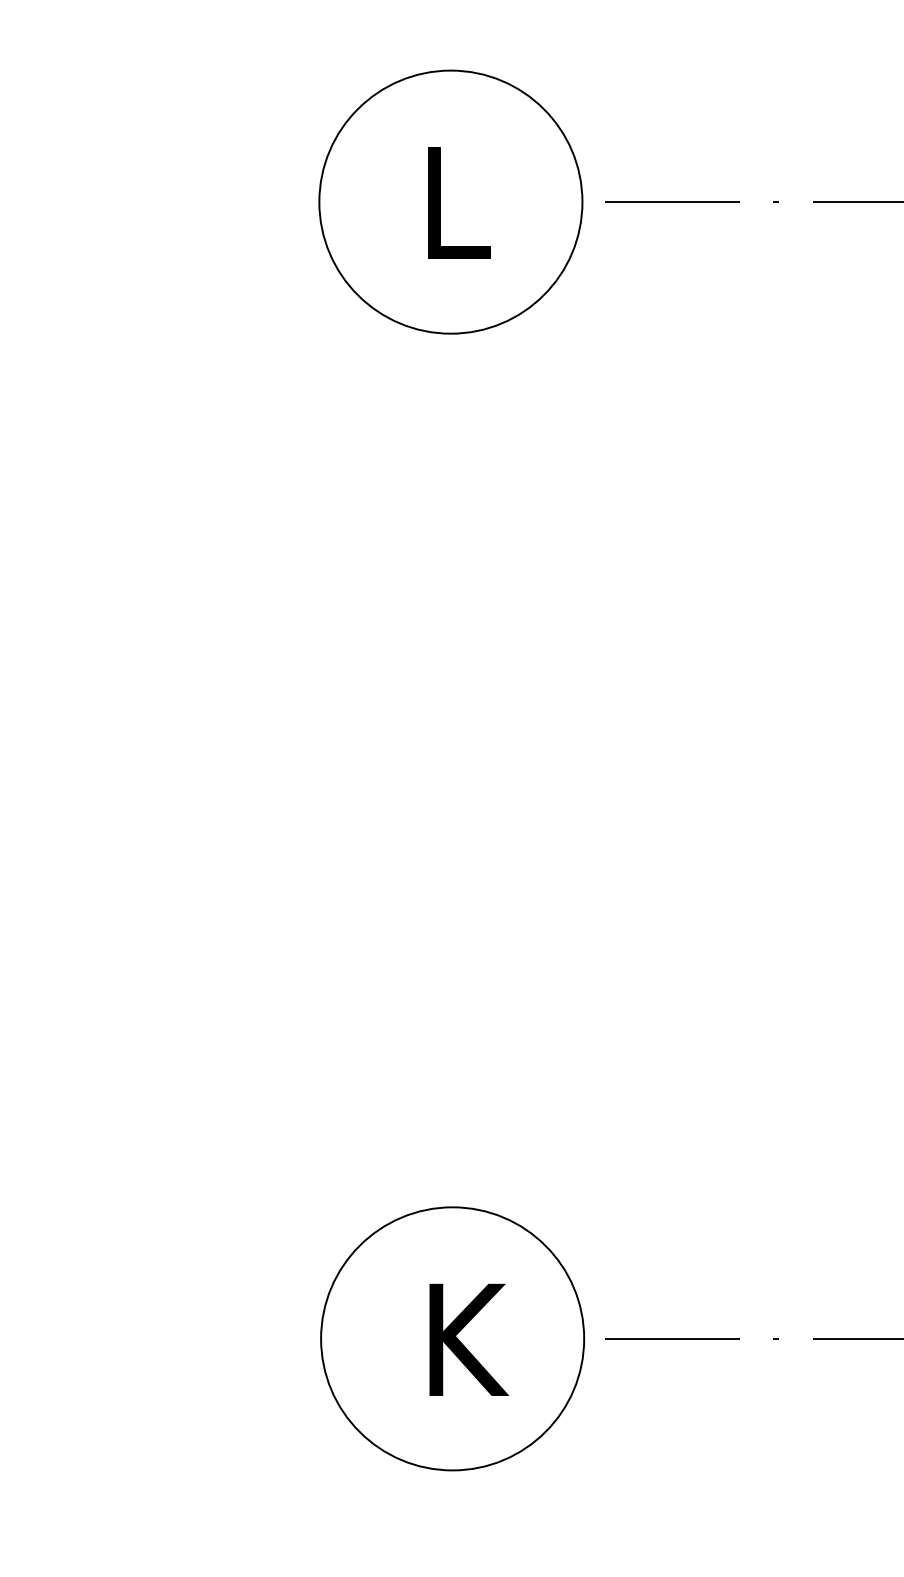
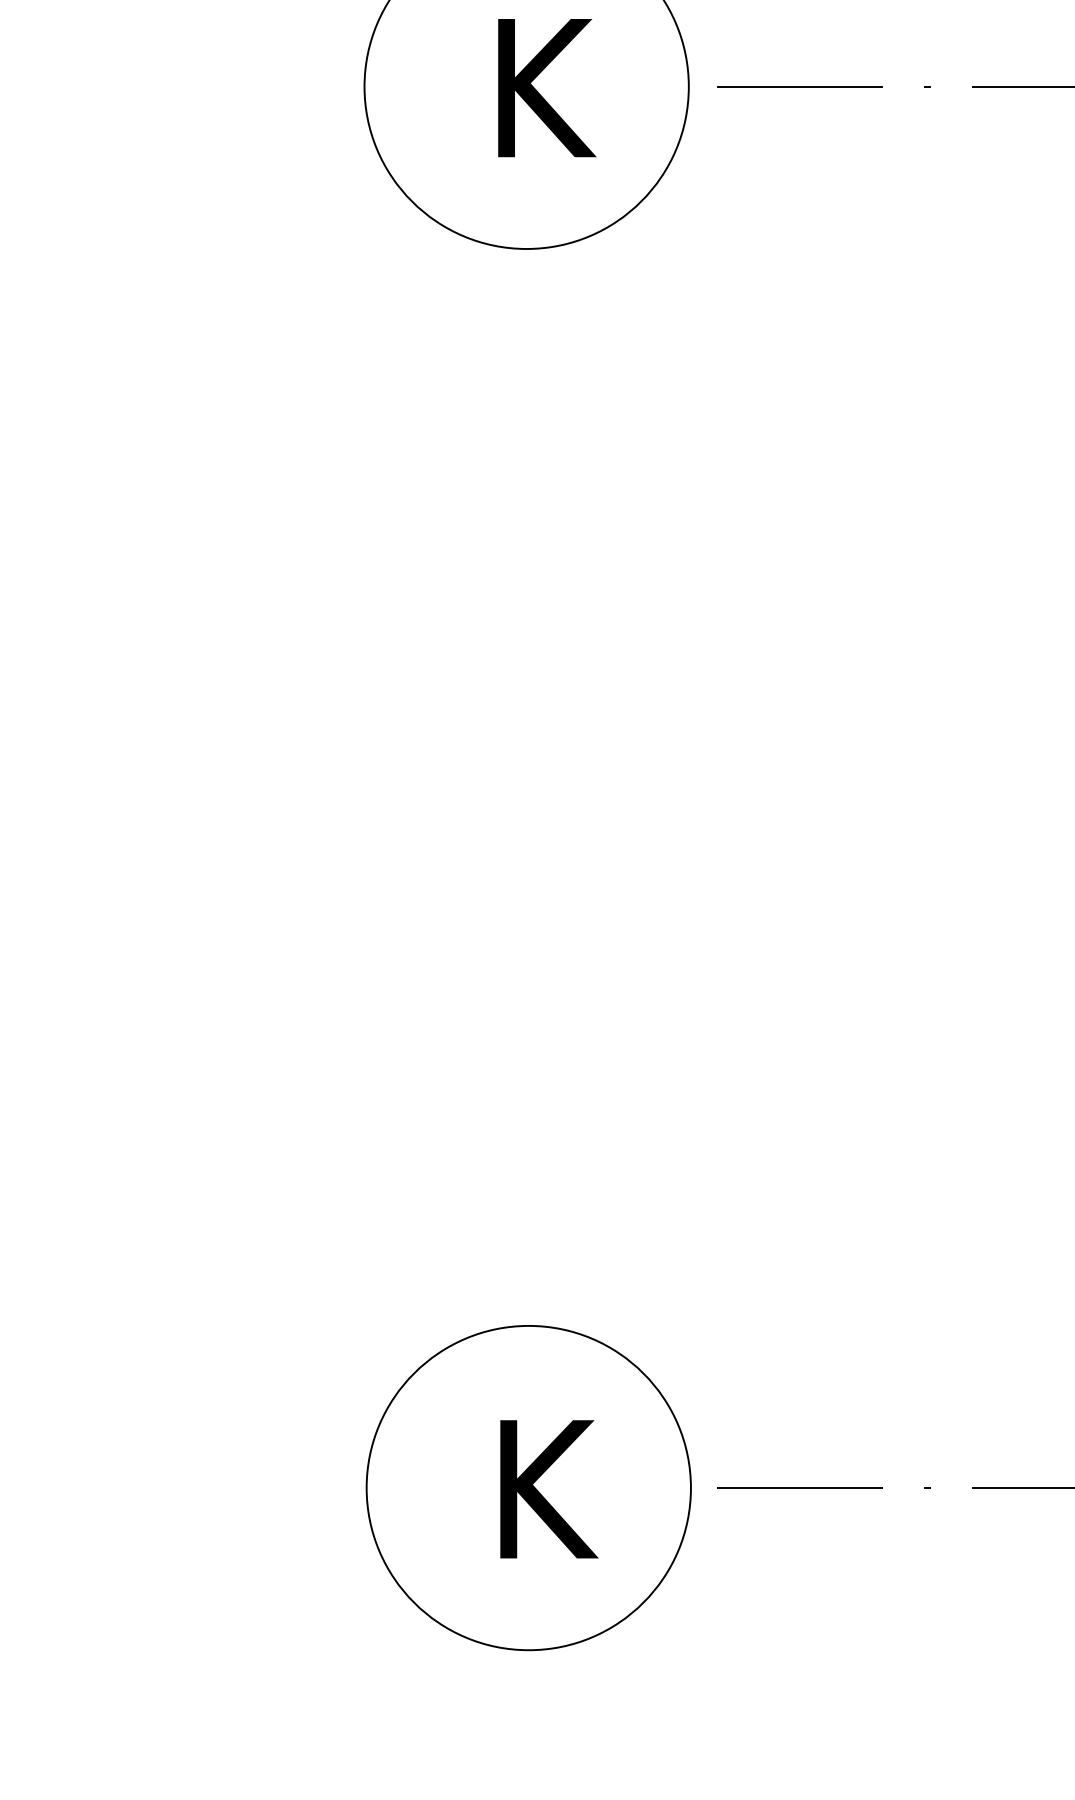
text: (467, 203) -> (547, 88), L -> K

